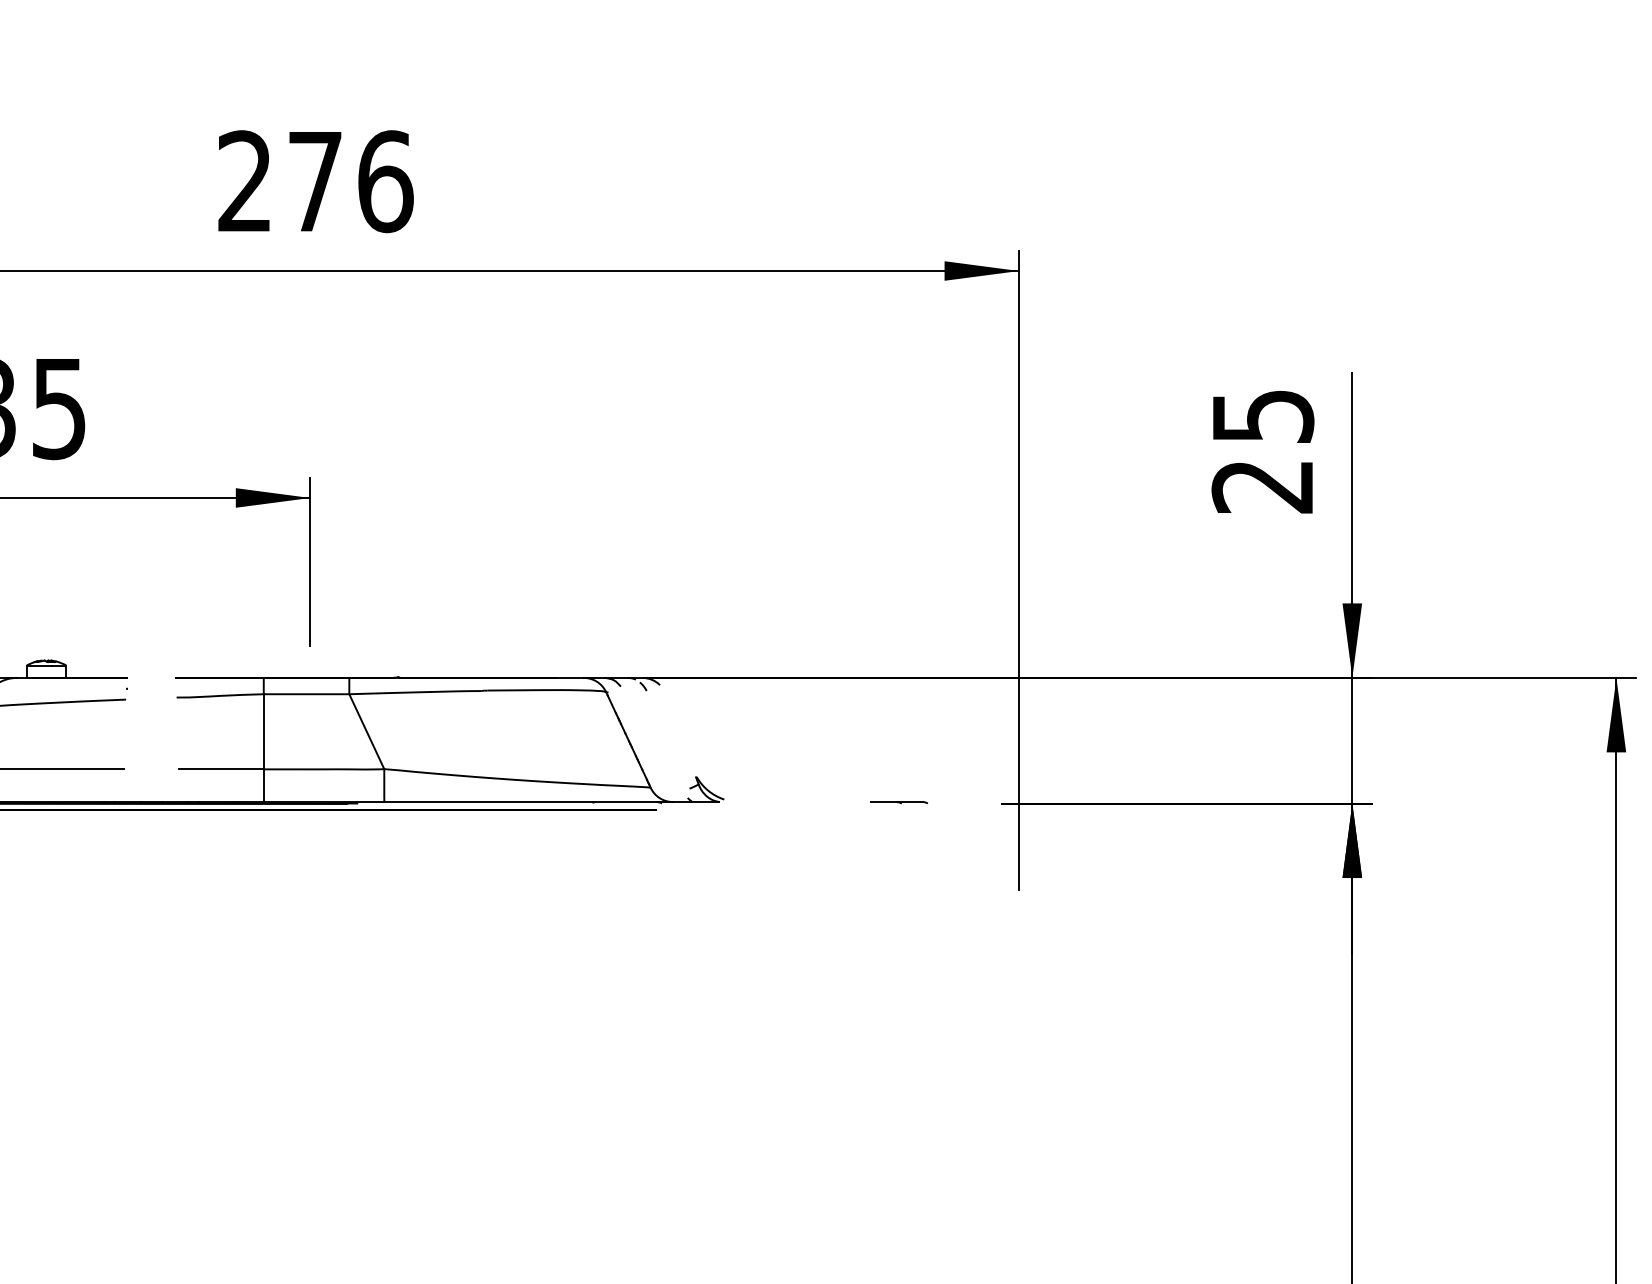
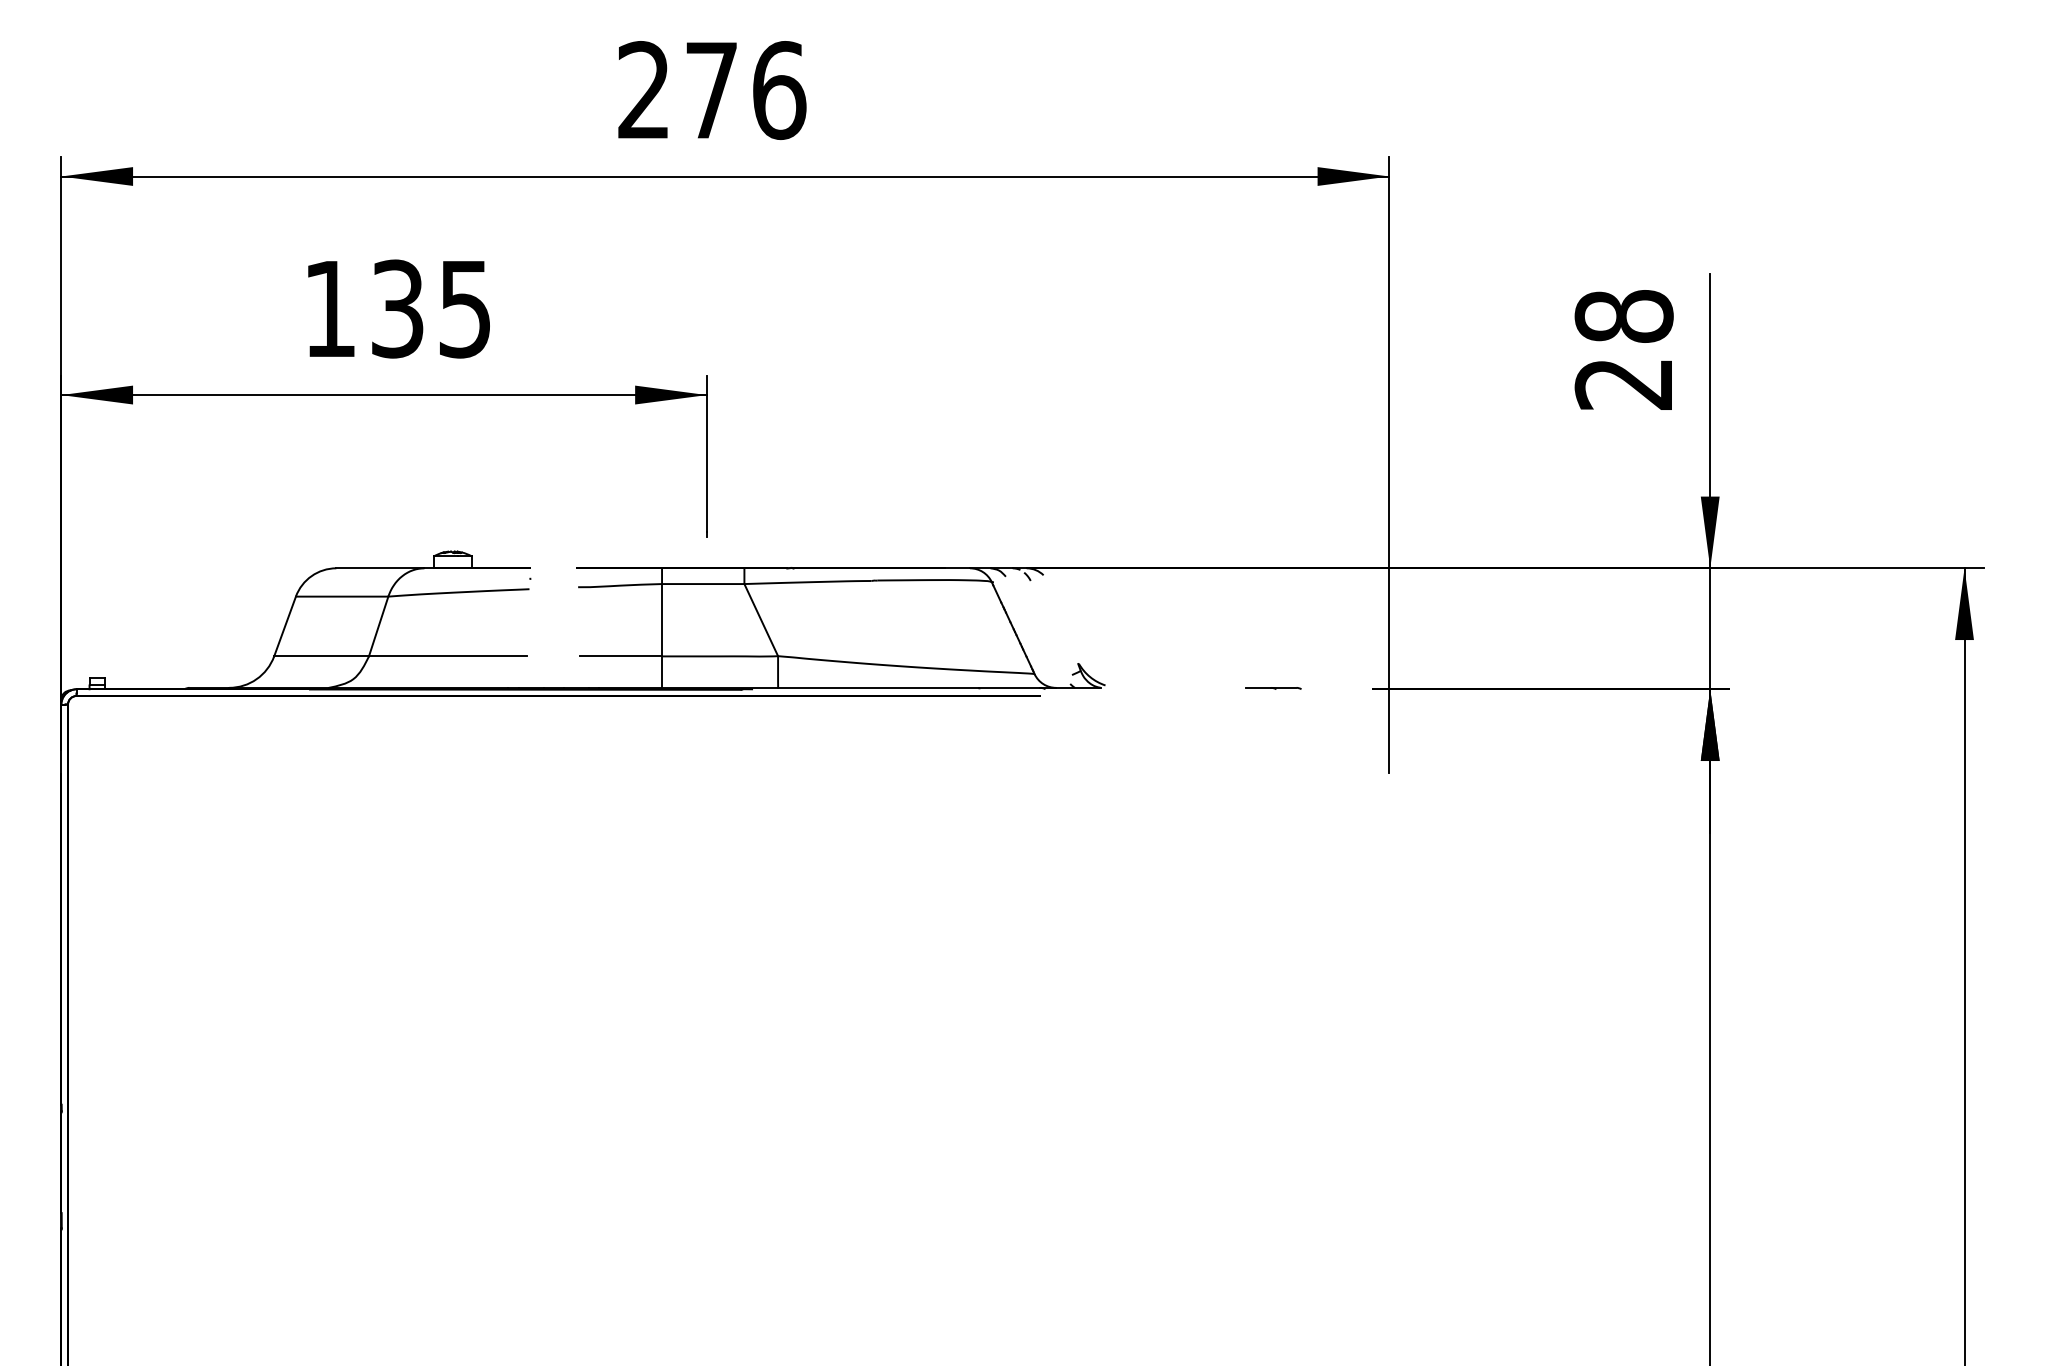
text: (1262, 416) -> (1623, 316), 25 -> 28

